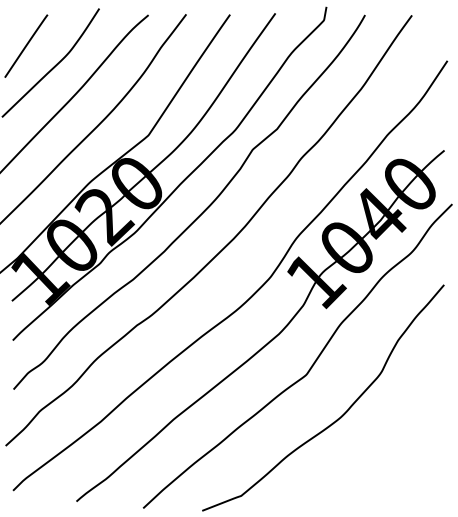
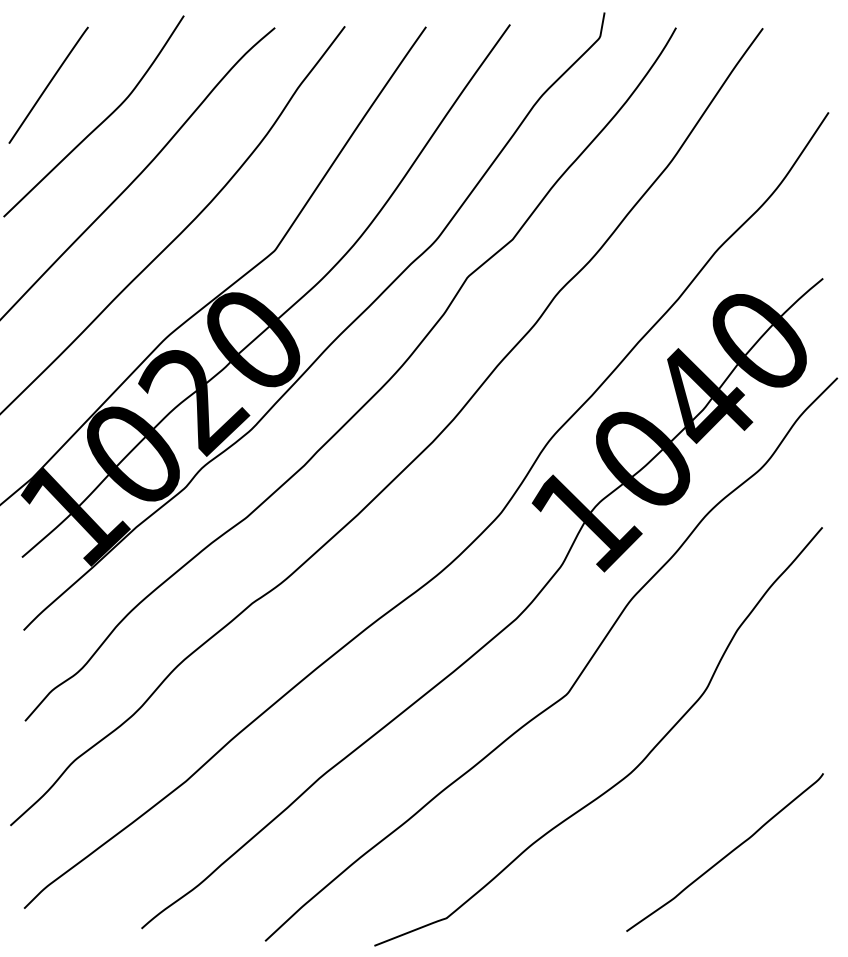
curve: (392, 460) -> (726, 852), added

